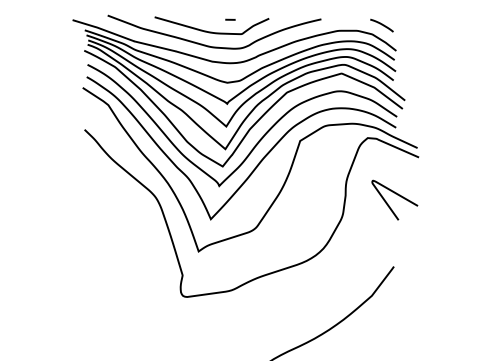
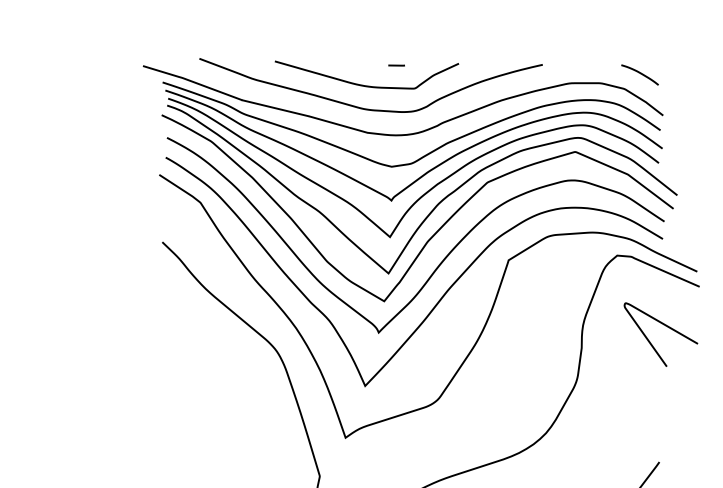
curve: (397, 195) -> (665, 326), moved

